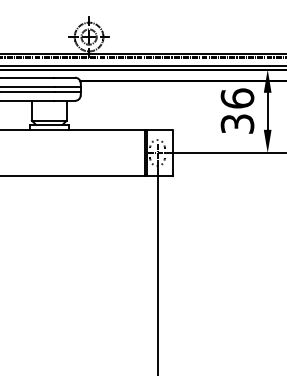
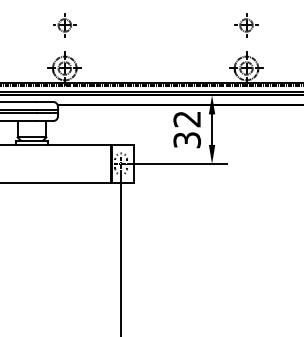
text: (237, 97) -> (187, 118), 36 -> 32

